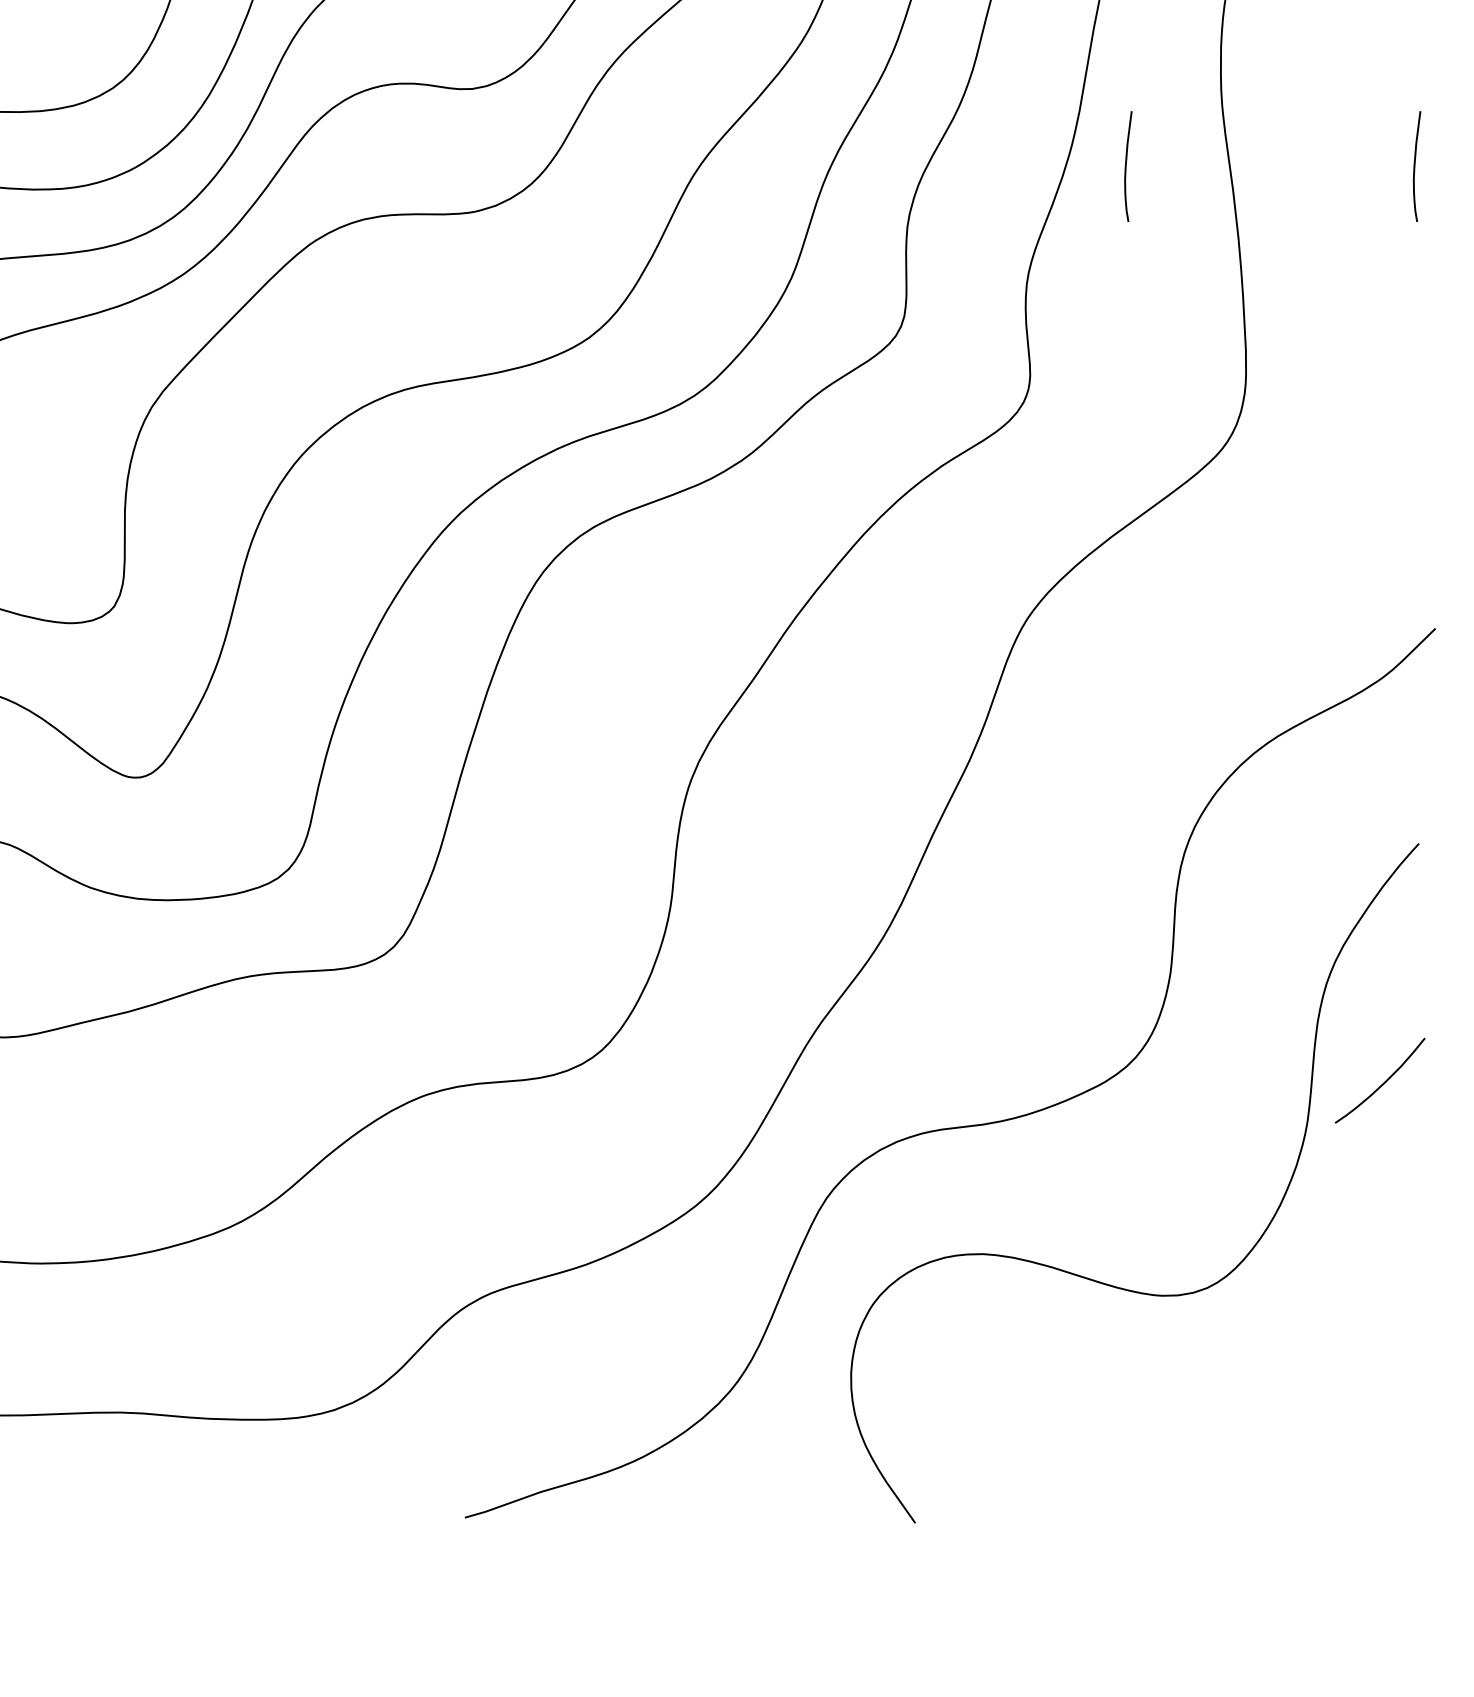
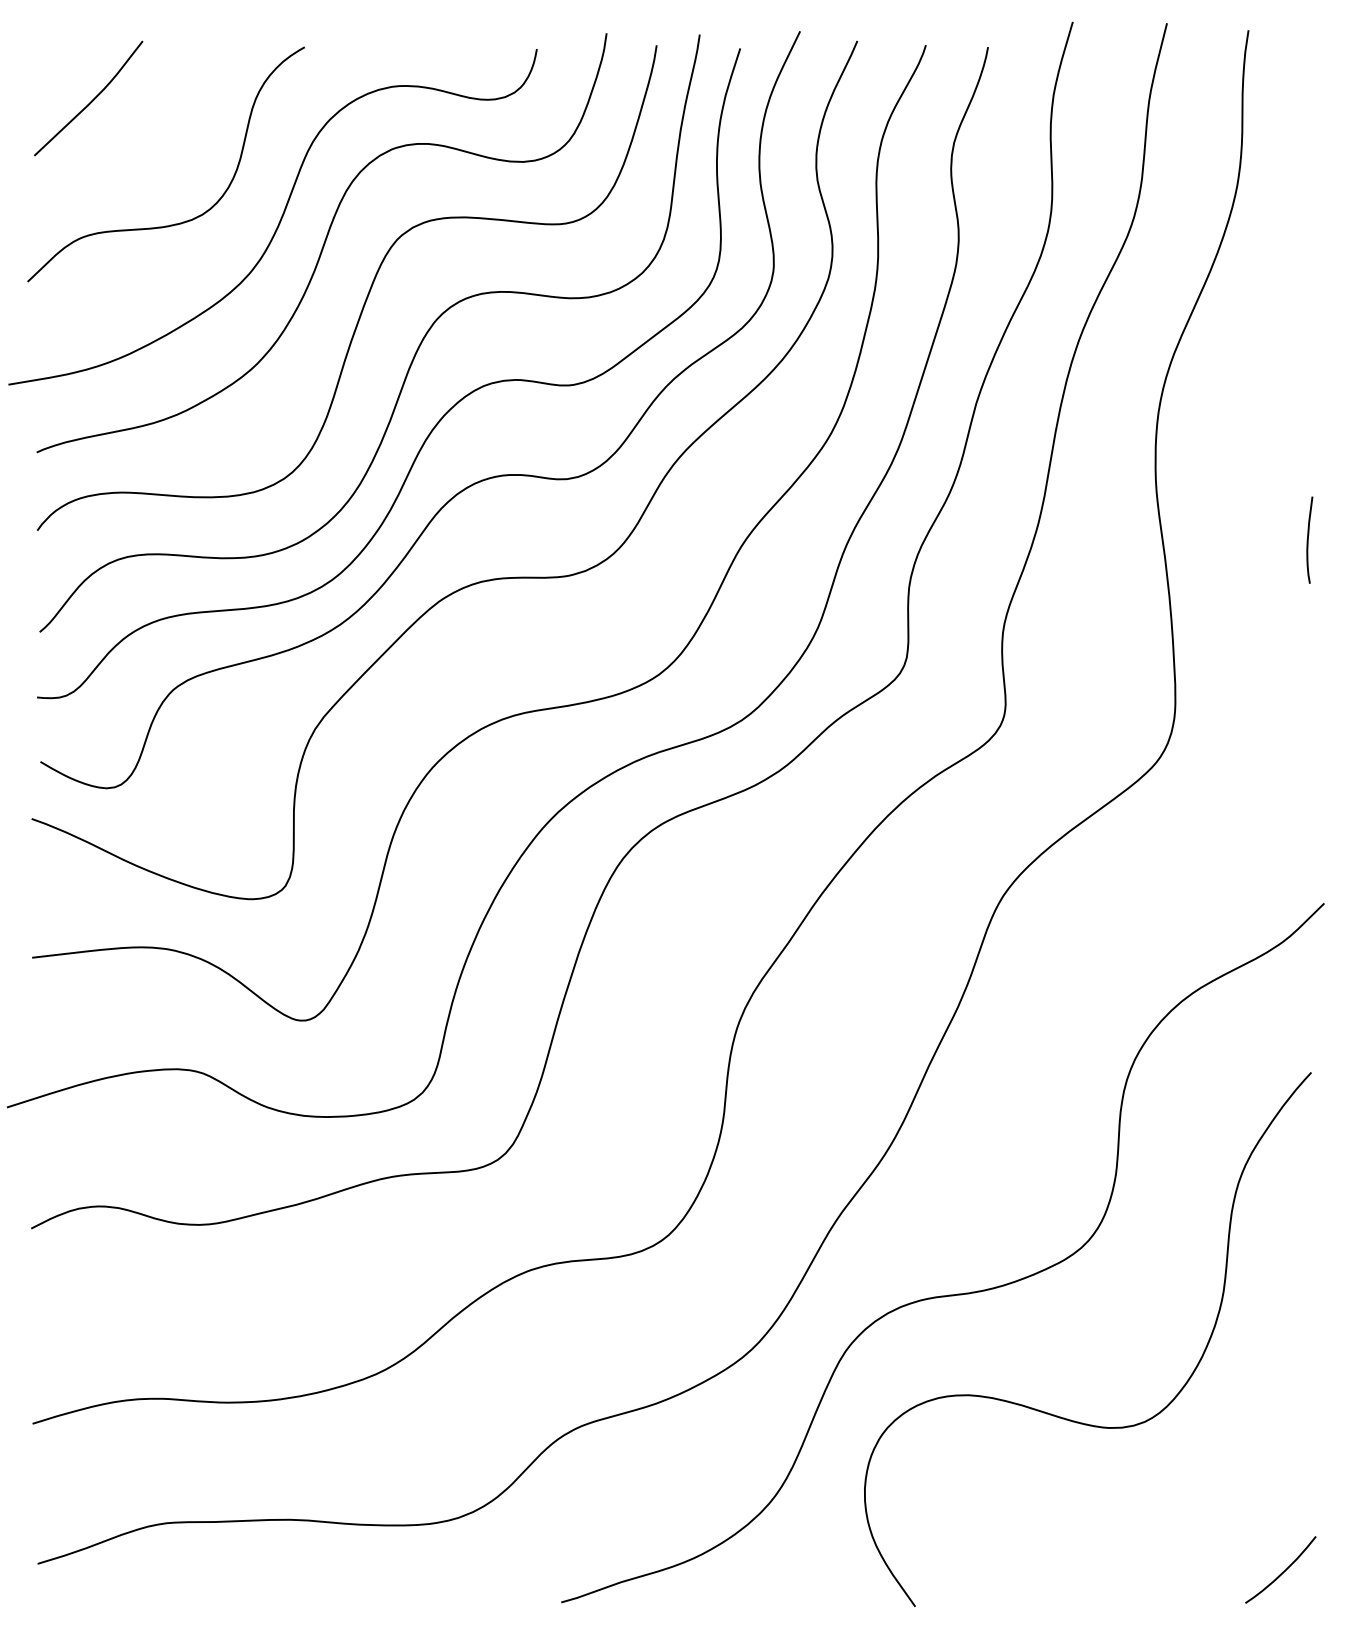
curve: (1126, 165) -> (1081, 539), removed
curve: (1382, 1082) -> (1282, 1571), moved

